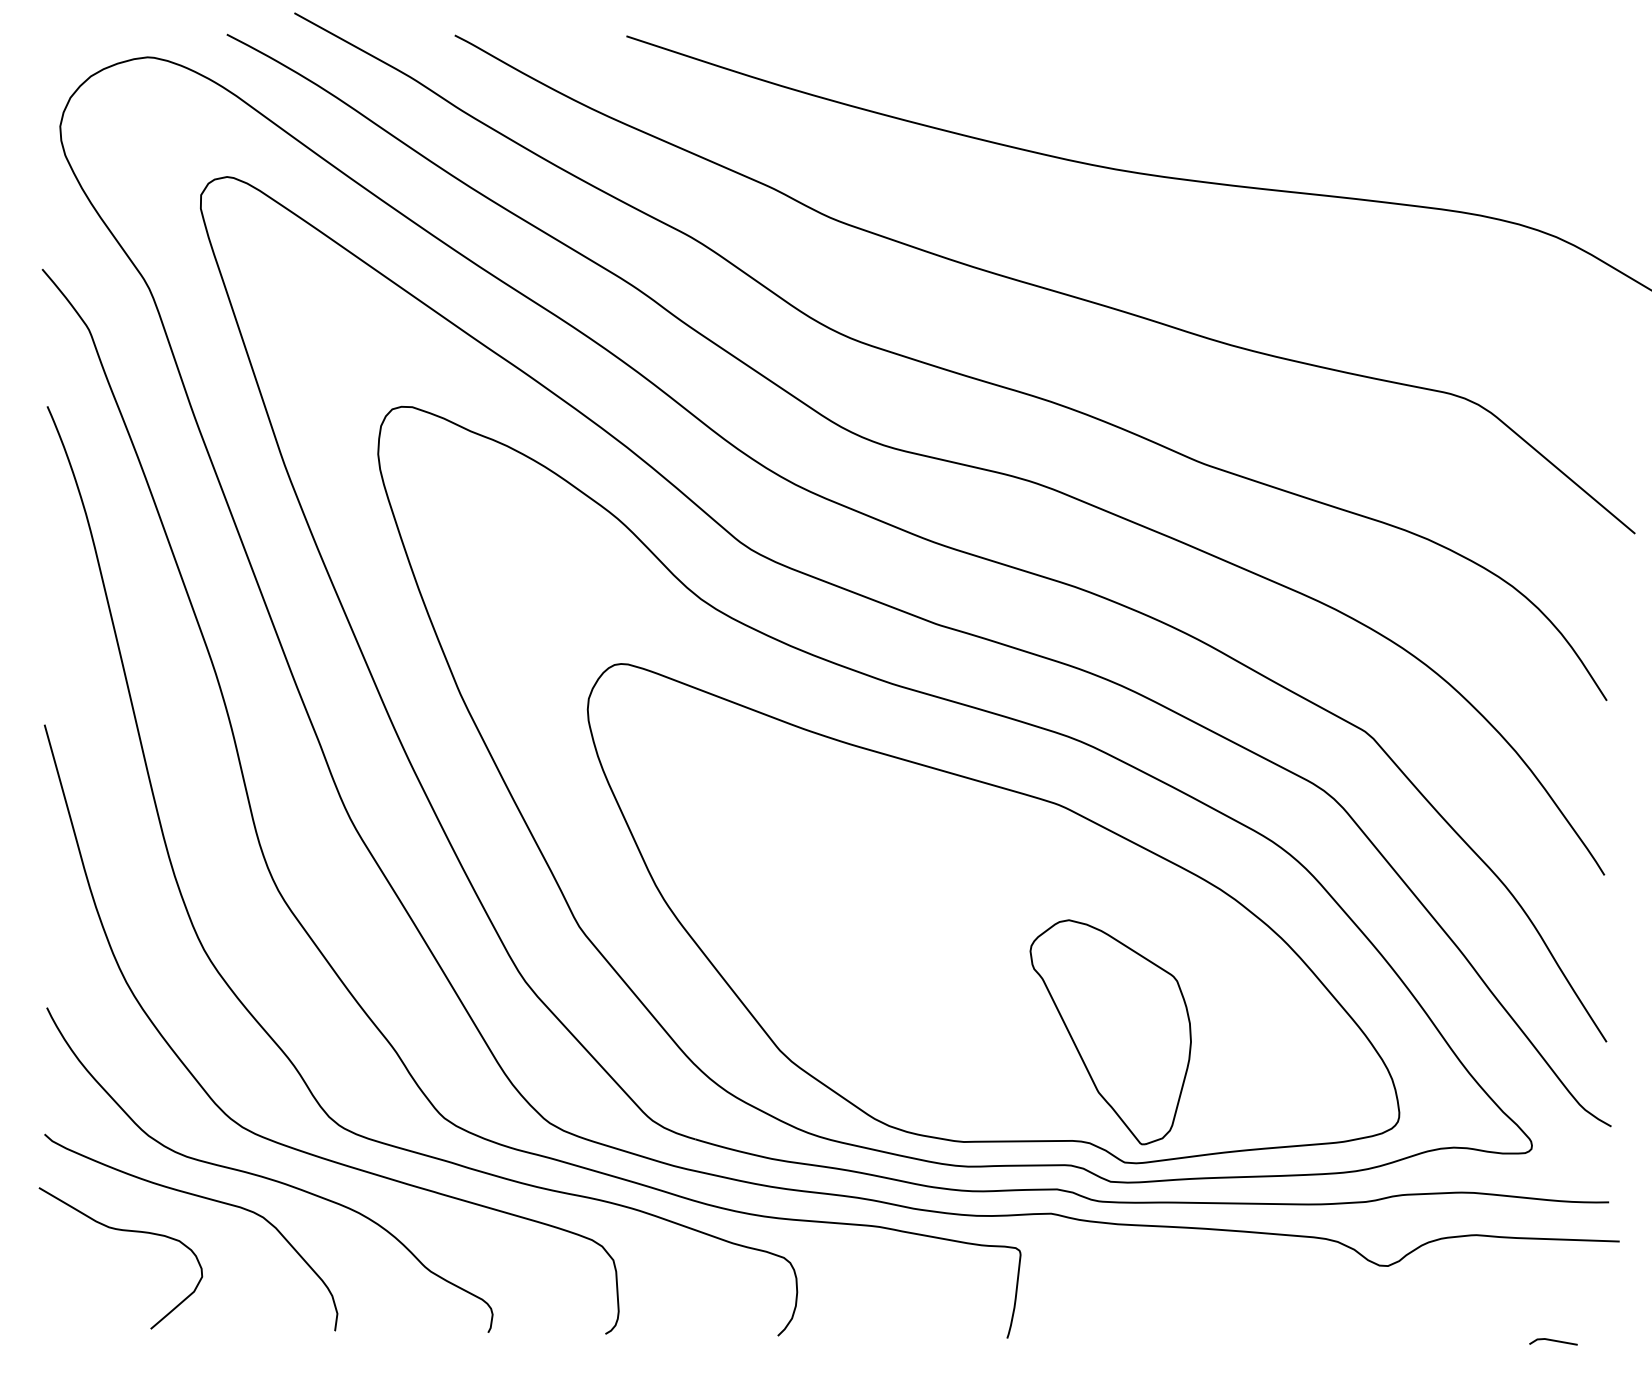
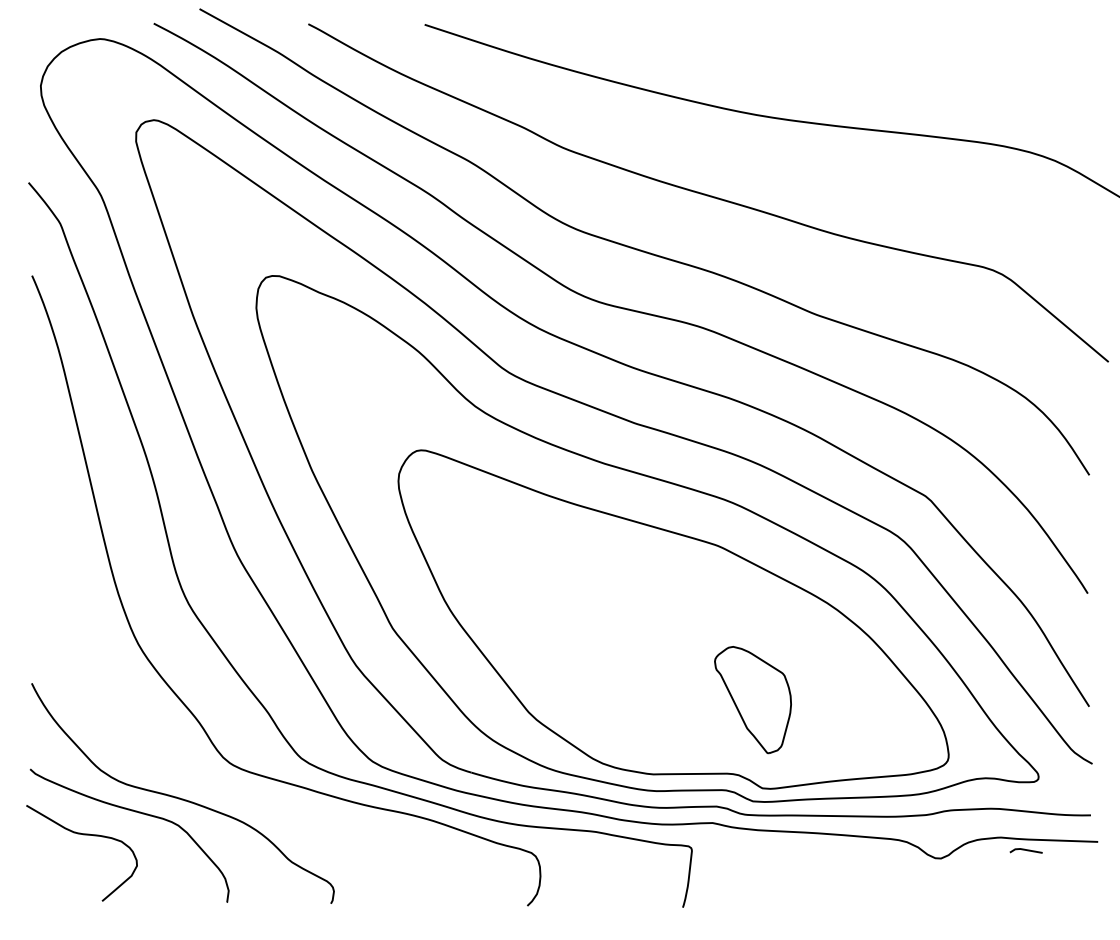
part: (1109, 1031) -> (752, 699), size x0.7
curve: (292, 1146) -> (198, 777), removed
line: (1552, 1341) -> (1025, 850), moved

